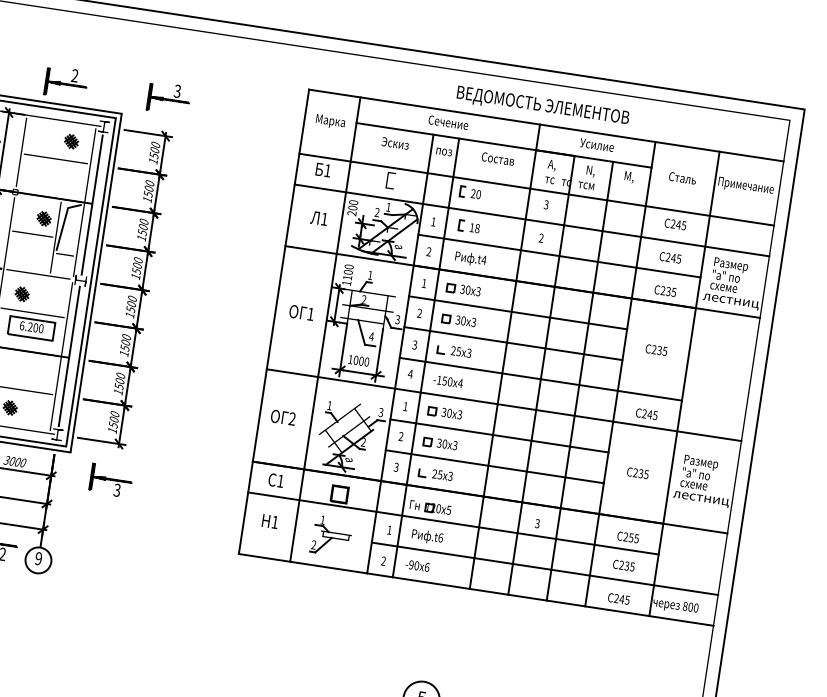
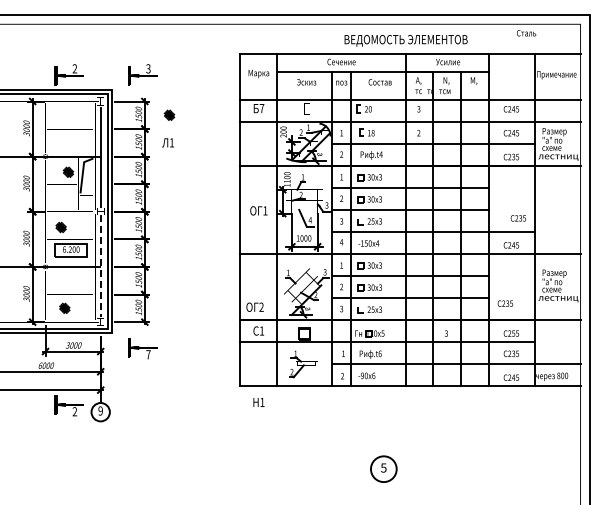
part: (71, 140) -> (169, 114), moved
text: (326, 170) -> (261, 108), 1 -> 7
text: (682, 178) -> (526, 33), moved
text: (318, 217) -> (167, 142), moved
text: (656, 350) -> (518, 218), moved
line: (68, 357) -> (100, 266), solid -> dashed
text: (282, 416) -> (254, 306), moved
text: (638, 473) -> (505, 303), moved
text: (117, 489) -> (148, 354), 3 -> 7
text: (269, 521) -> (258, 402), moved

